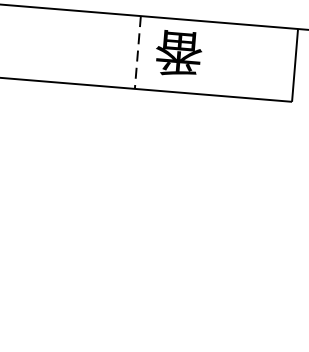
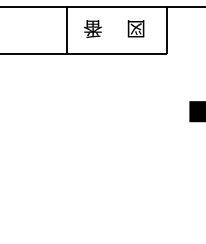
line: (137, 52) -> (66, 30), dashed -> solid
part: (178, 52) -> (92, 28), size x0.62
part: (245, 58) -> (135, 28), added

